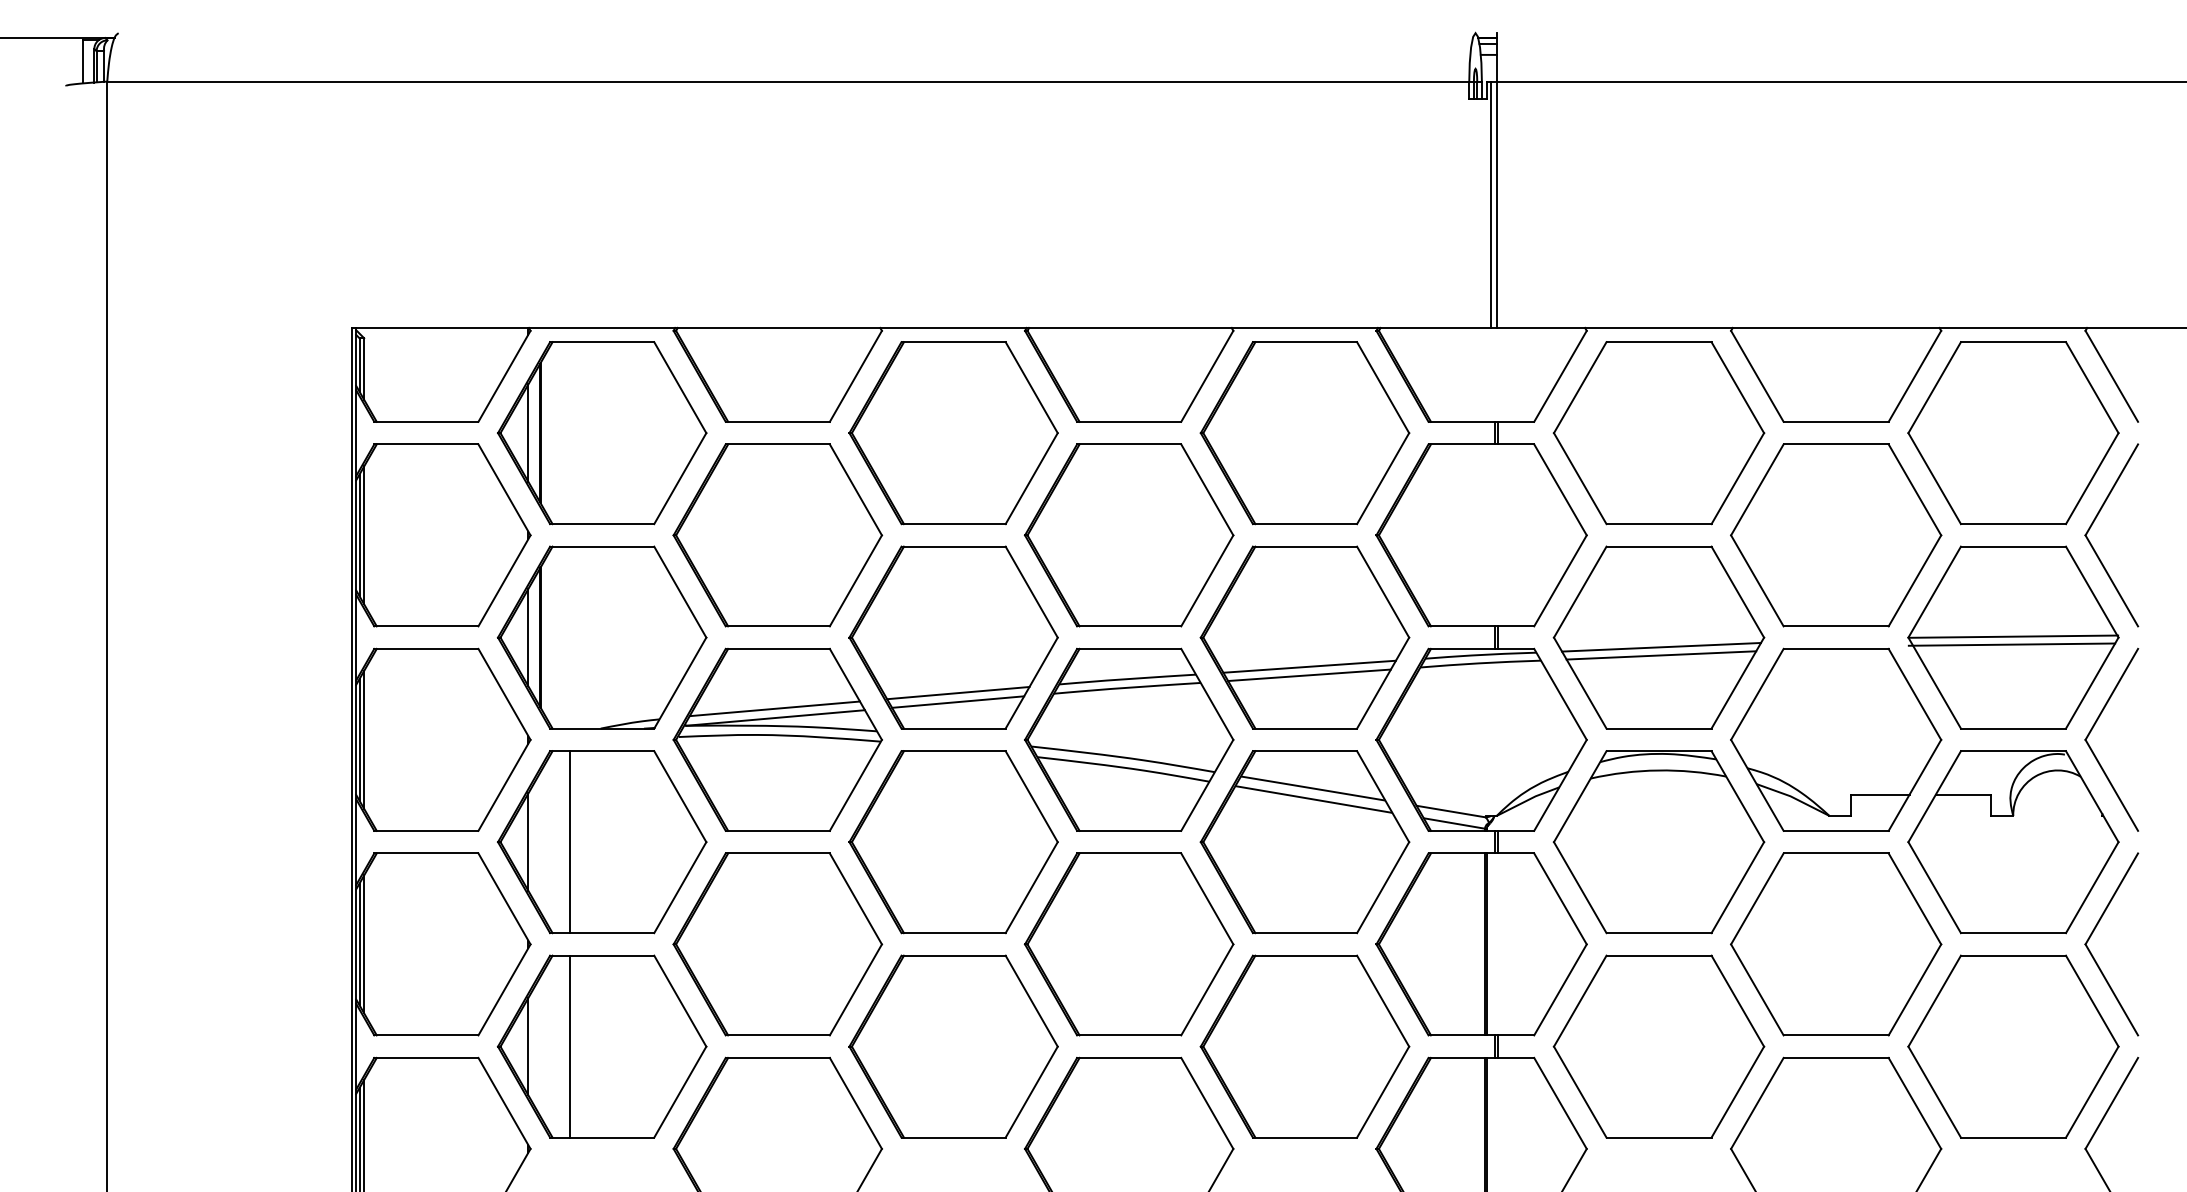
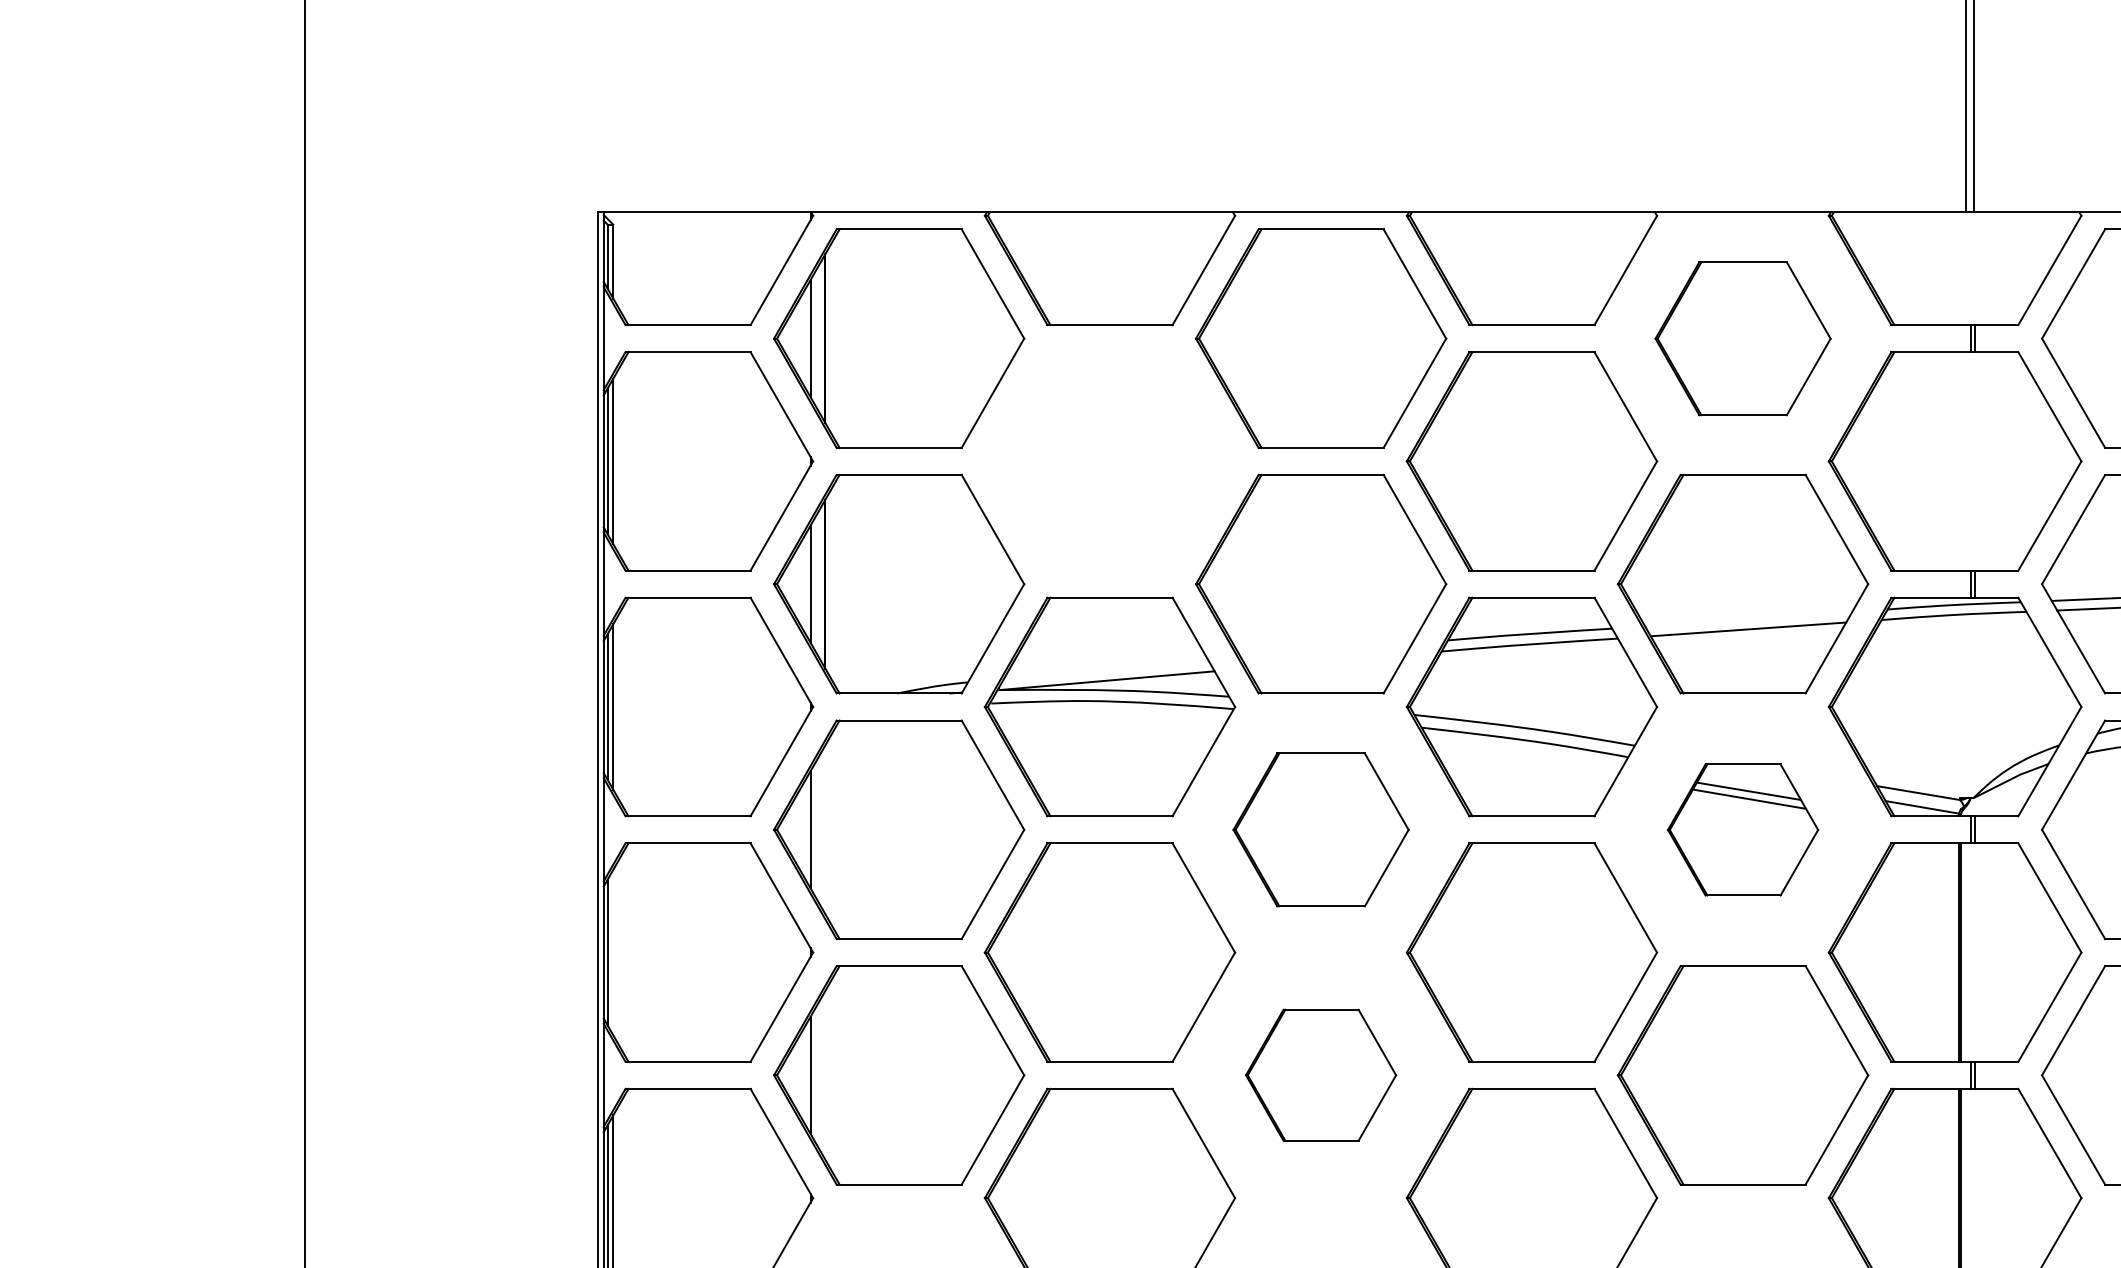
part: (1304, 433) -> (1742, 339), size x0.7
part: (777, 535) -> (1109, 461), removed
line: (1309, 666) -> (1748, 618), removed
line: (958, 693) -> (1327, 651), removed
line: (958, 701) -> (1327, 660), removed
line: (774, 708) -> (1106, 669), removed
line: (569, 842) -> (859, 830), removed
part: (953, 842) -> (1321, 830), size x0.7
part: (1304, 842) -> (1742, 830), size x0.6
line: (364, 944) -> (613, 952), removed
line: (569, 1046) -> (859, 1075), removed
part: (953, 1046) -> (1321, 1075), size x0.6

